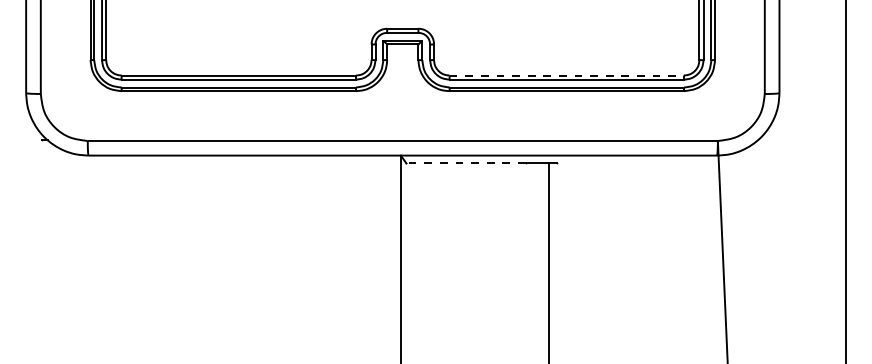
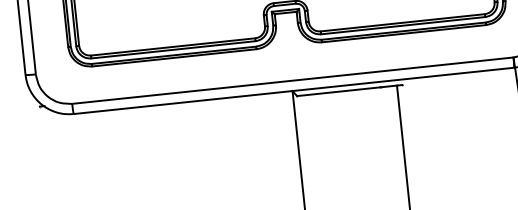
line: (567, 75) -> (403, 22), dashed -> solid
line: (466, 163) -> (339, 91), dashed -> solid

